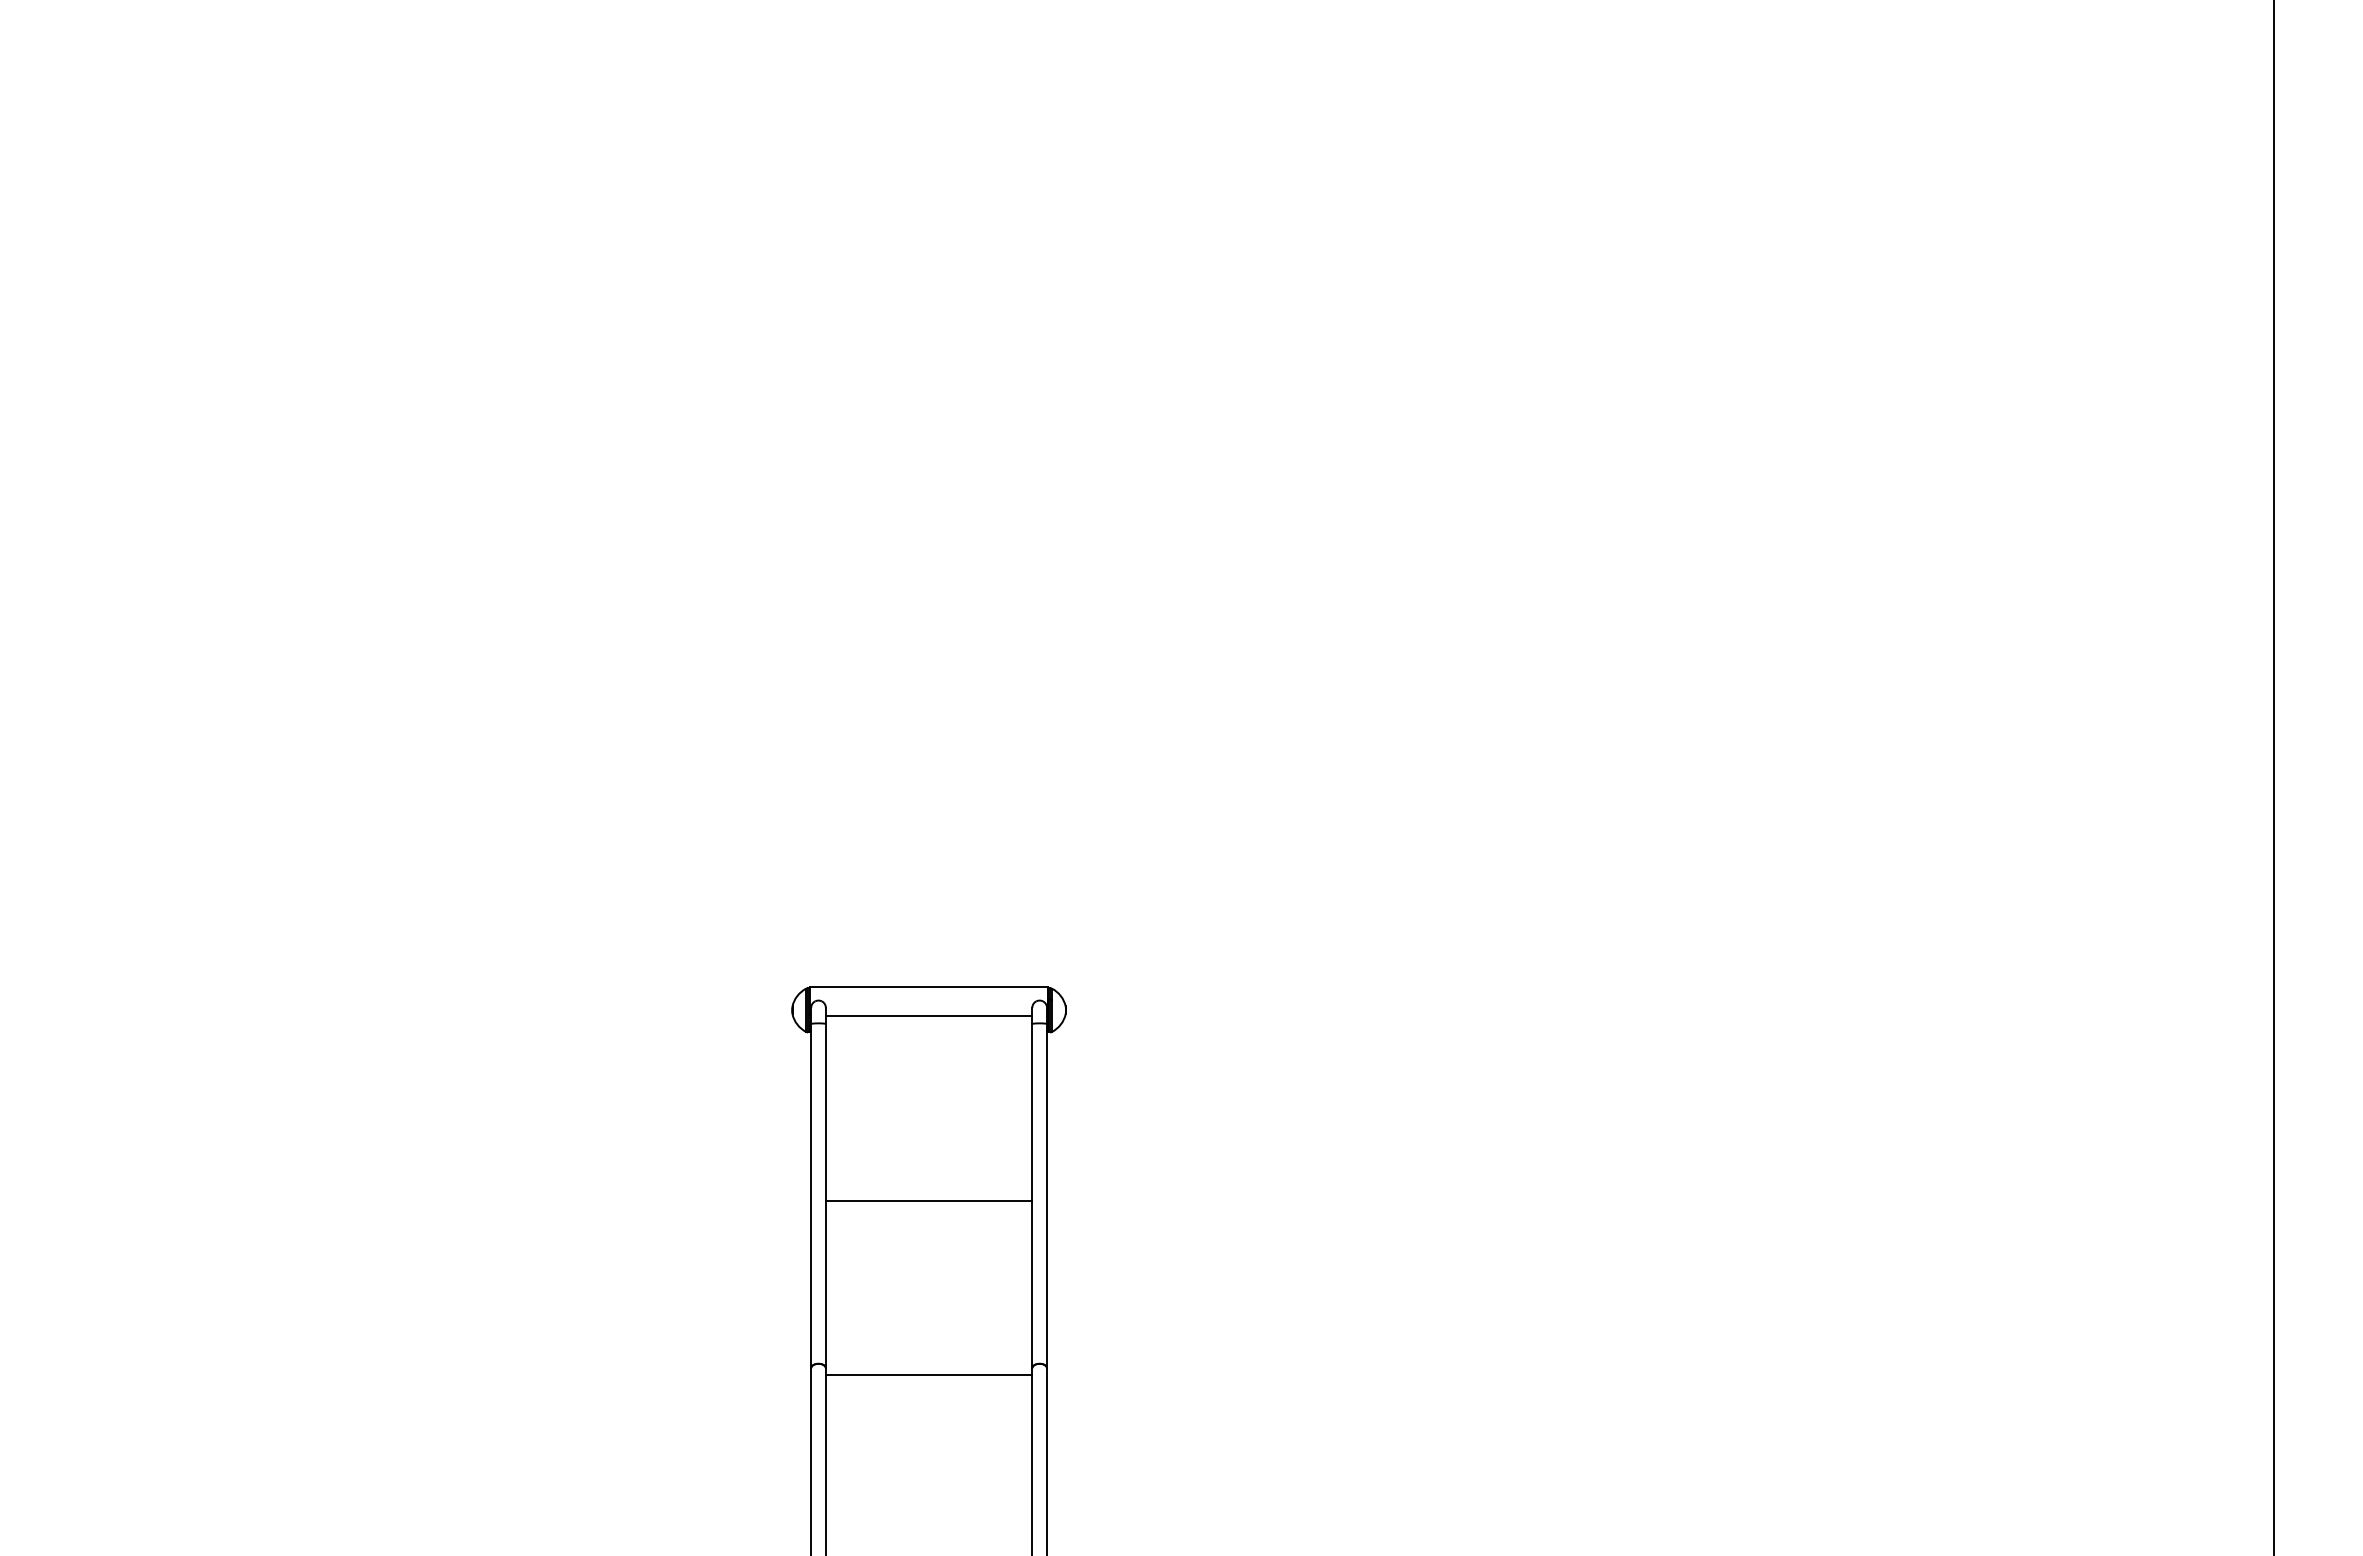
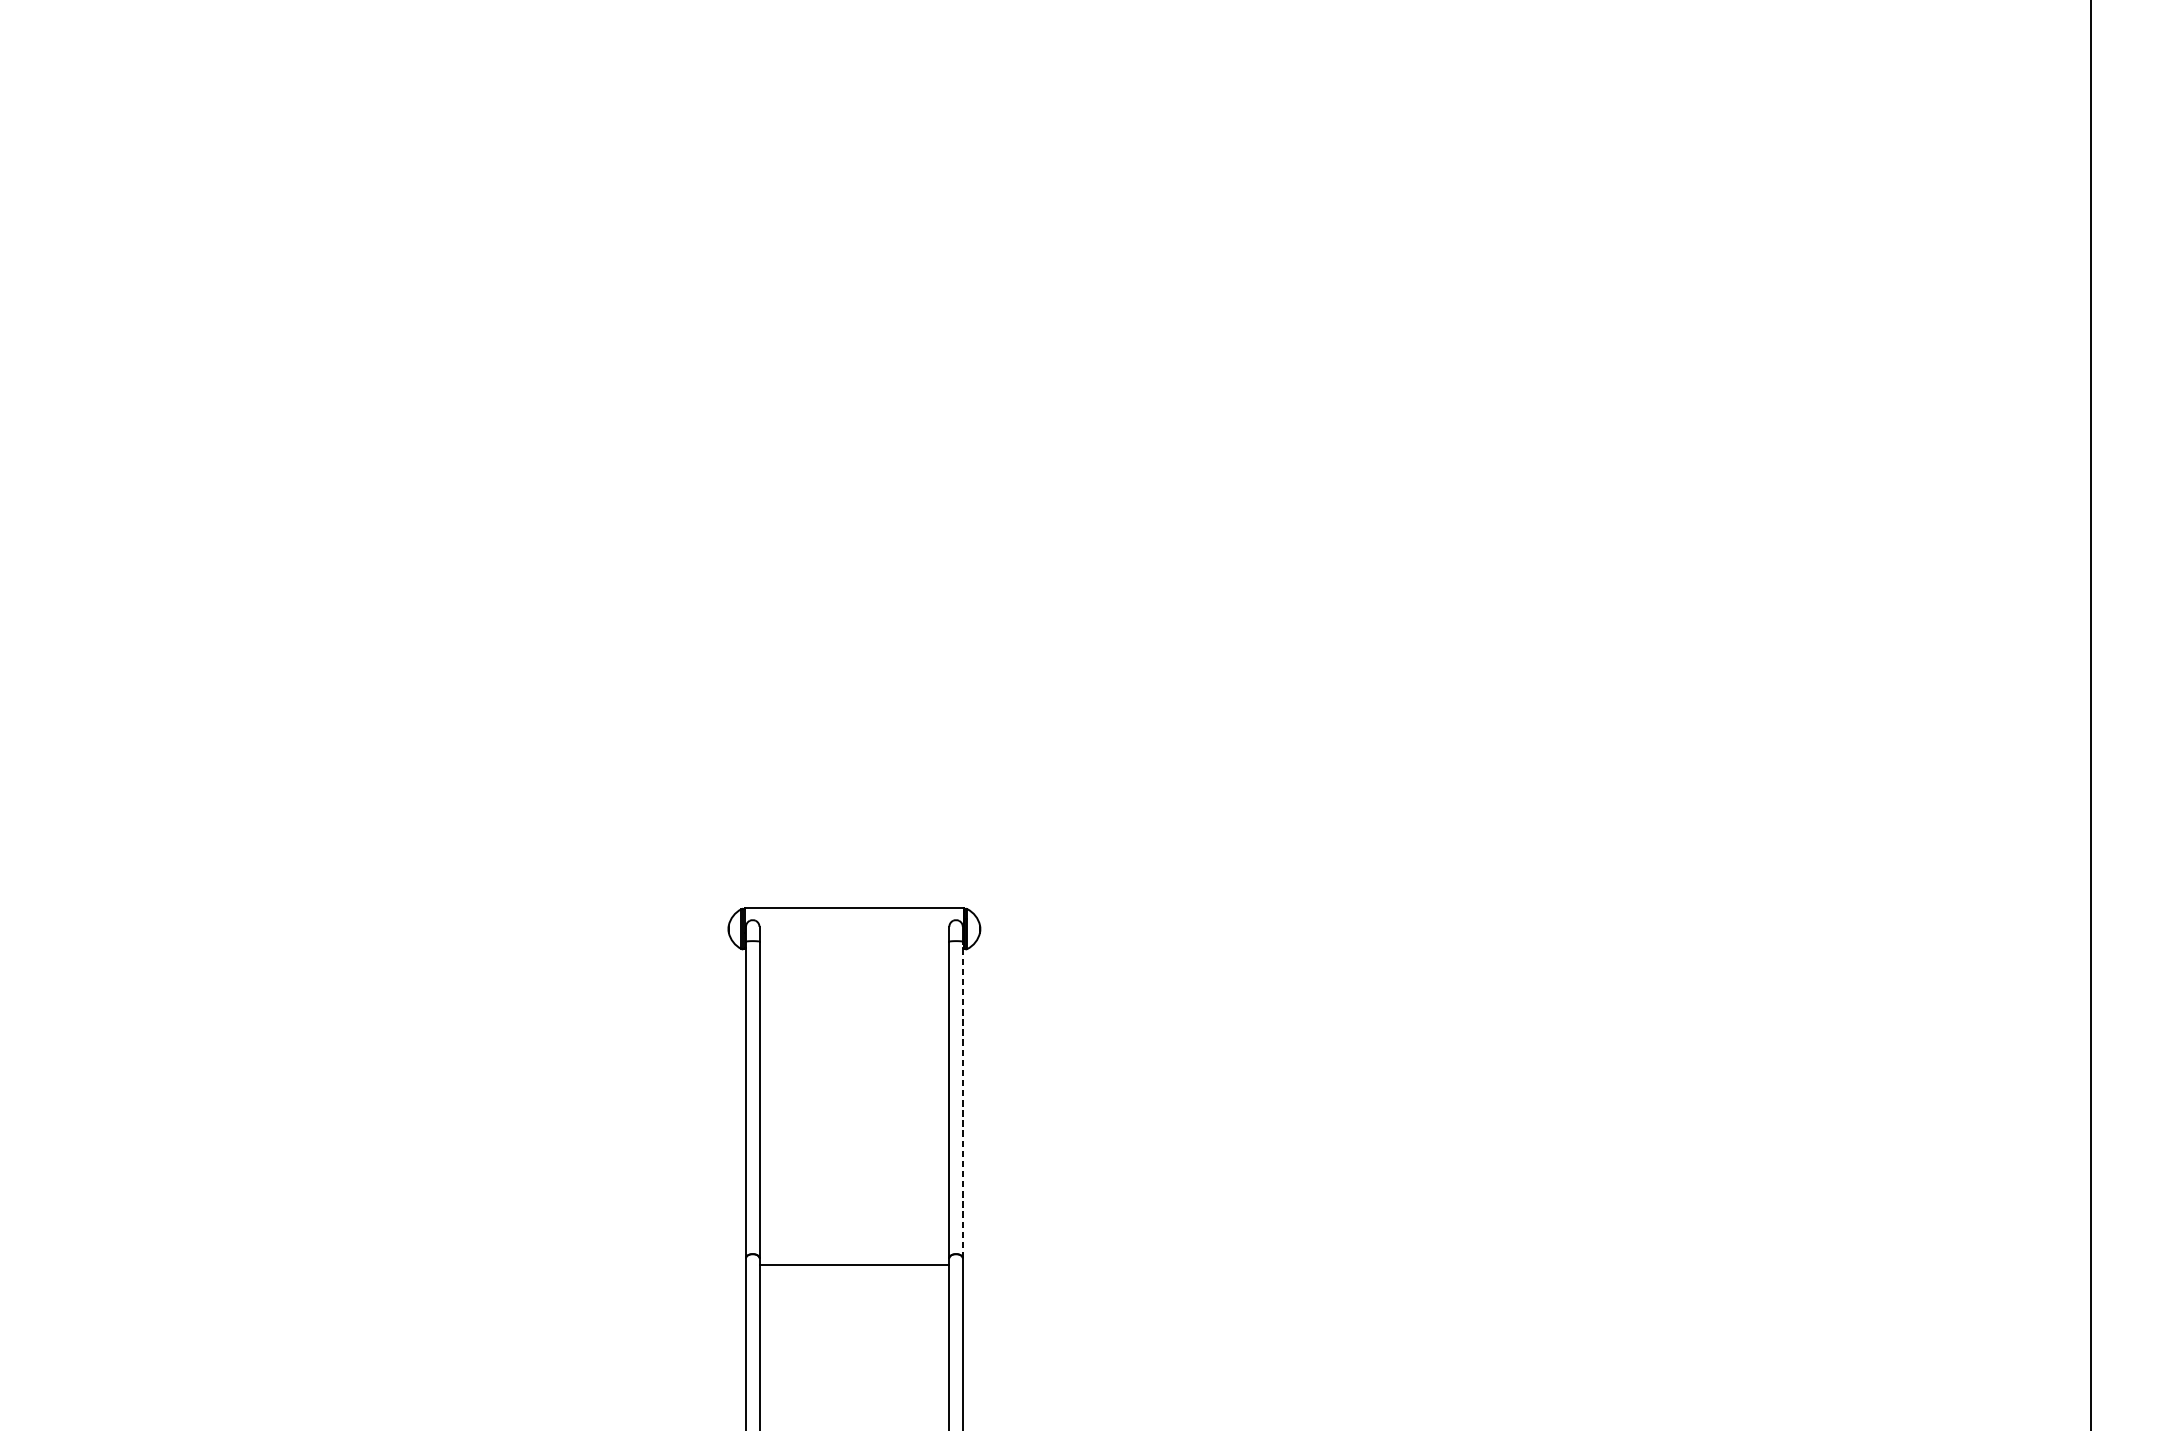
line: (928, 1016) -> (853, 934), removed
line: (1047, 1195) -> (963, 1099), solid -> dashed
line: (928, 1200) -> (853, 1103), removed

